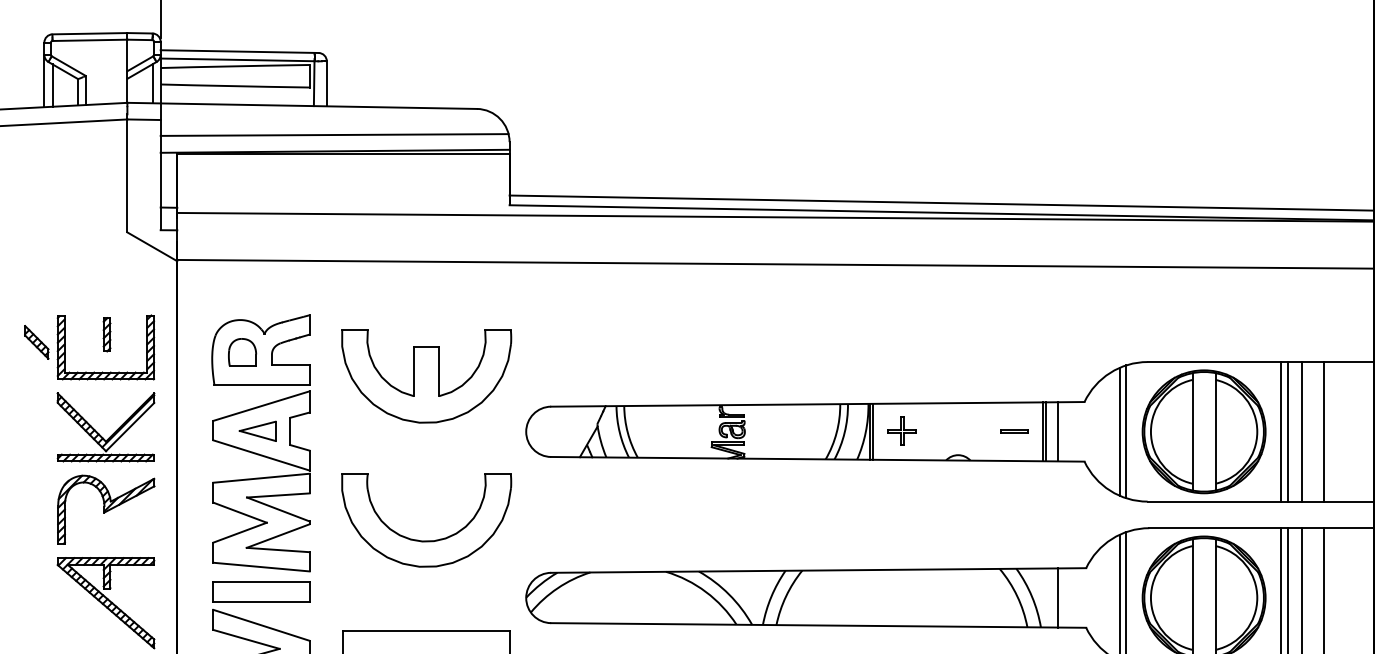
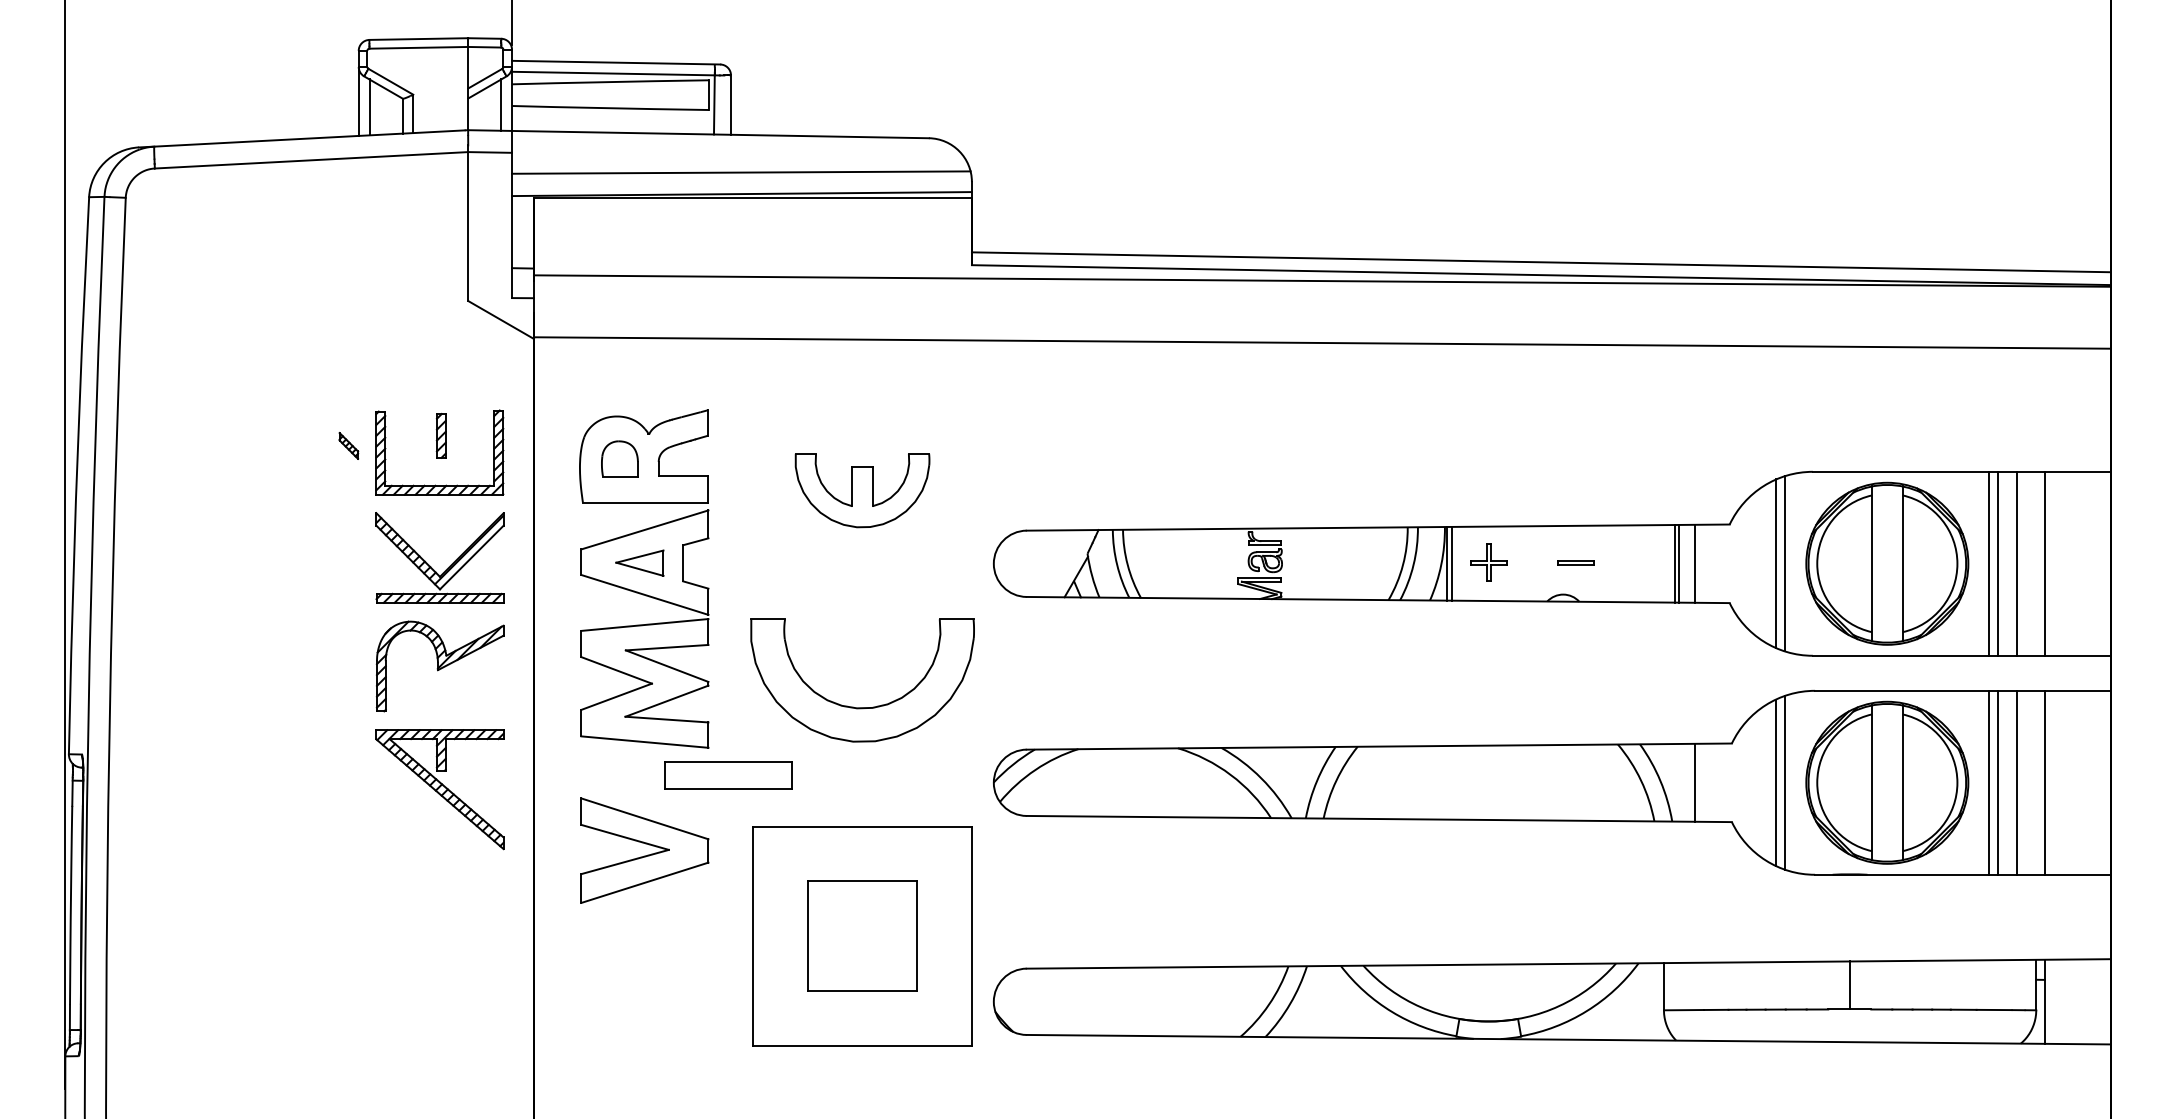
part: (36, 342) -> (348, 445), size x0.6
part: (426, 376) -> (862, 490), size x0.6
part: (1013, 430) -> (1575, 562), moved
part: (261, 592) -> (728, 775), moved

